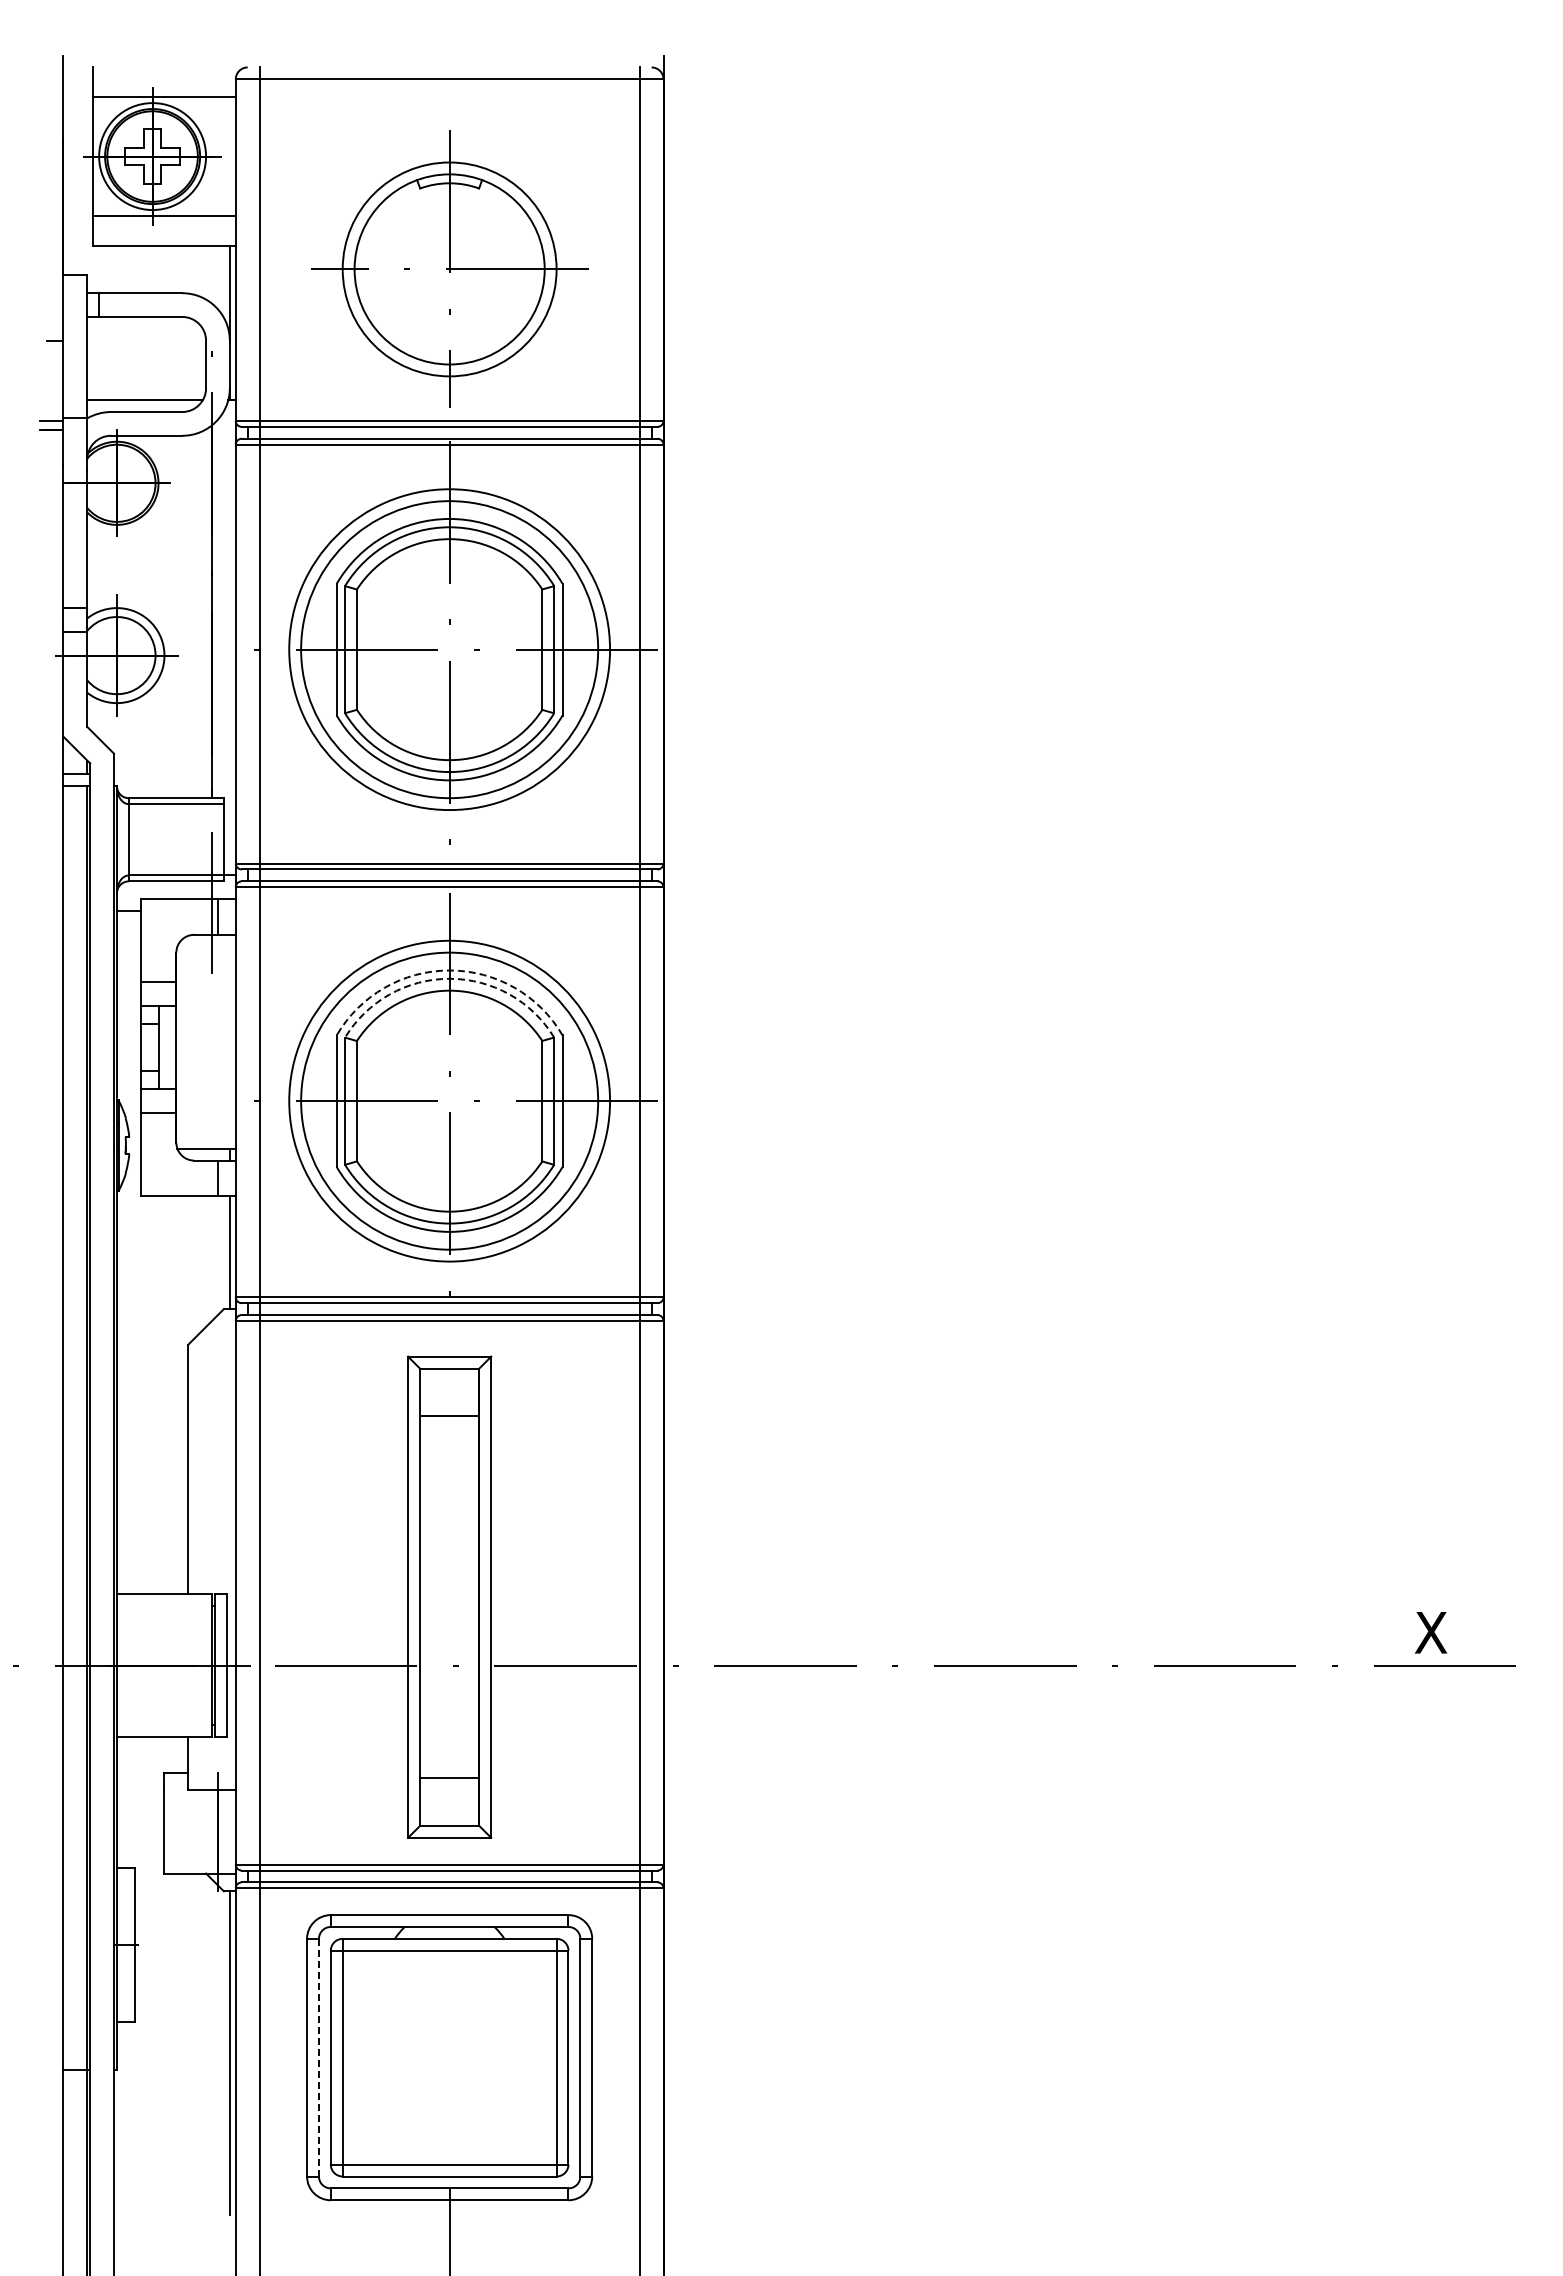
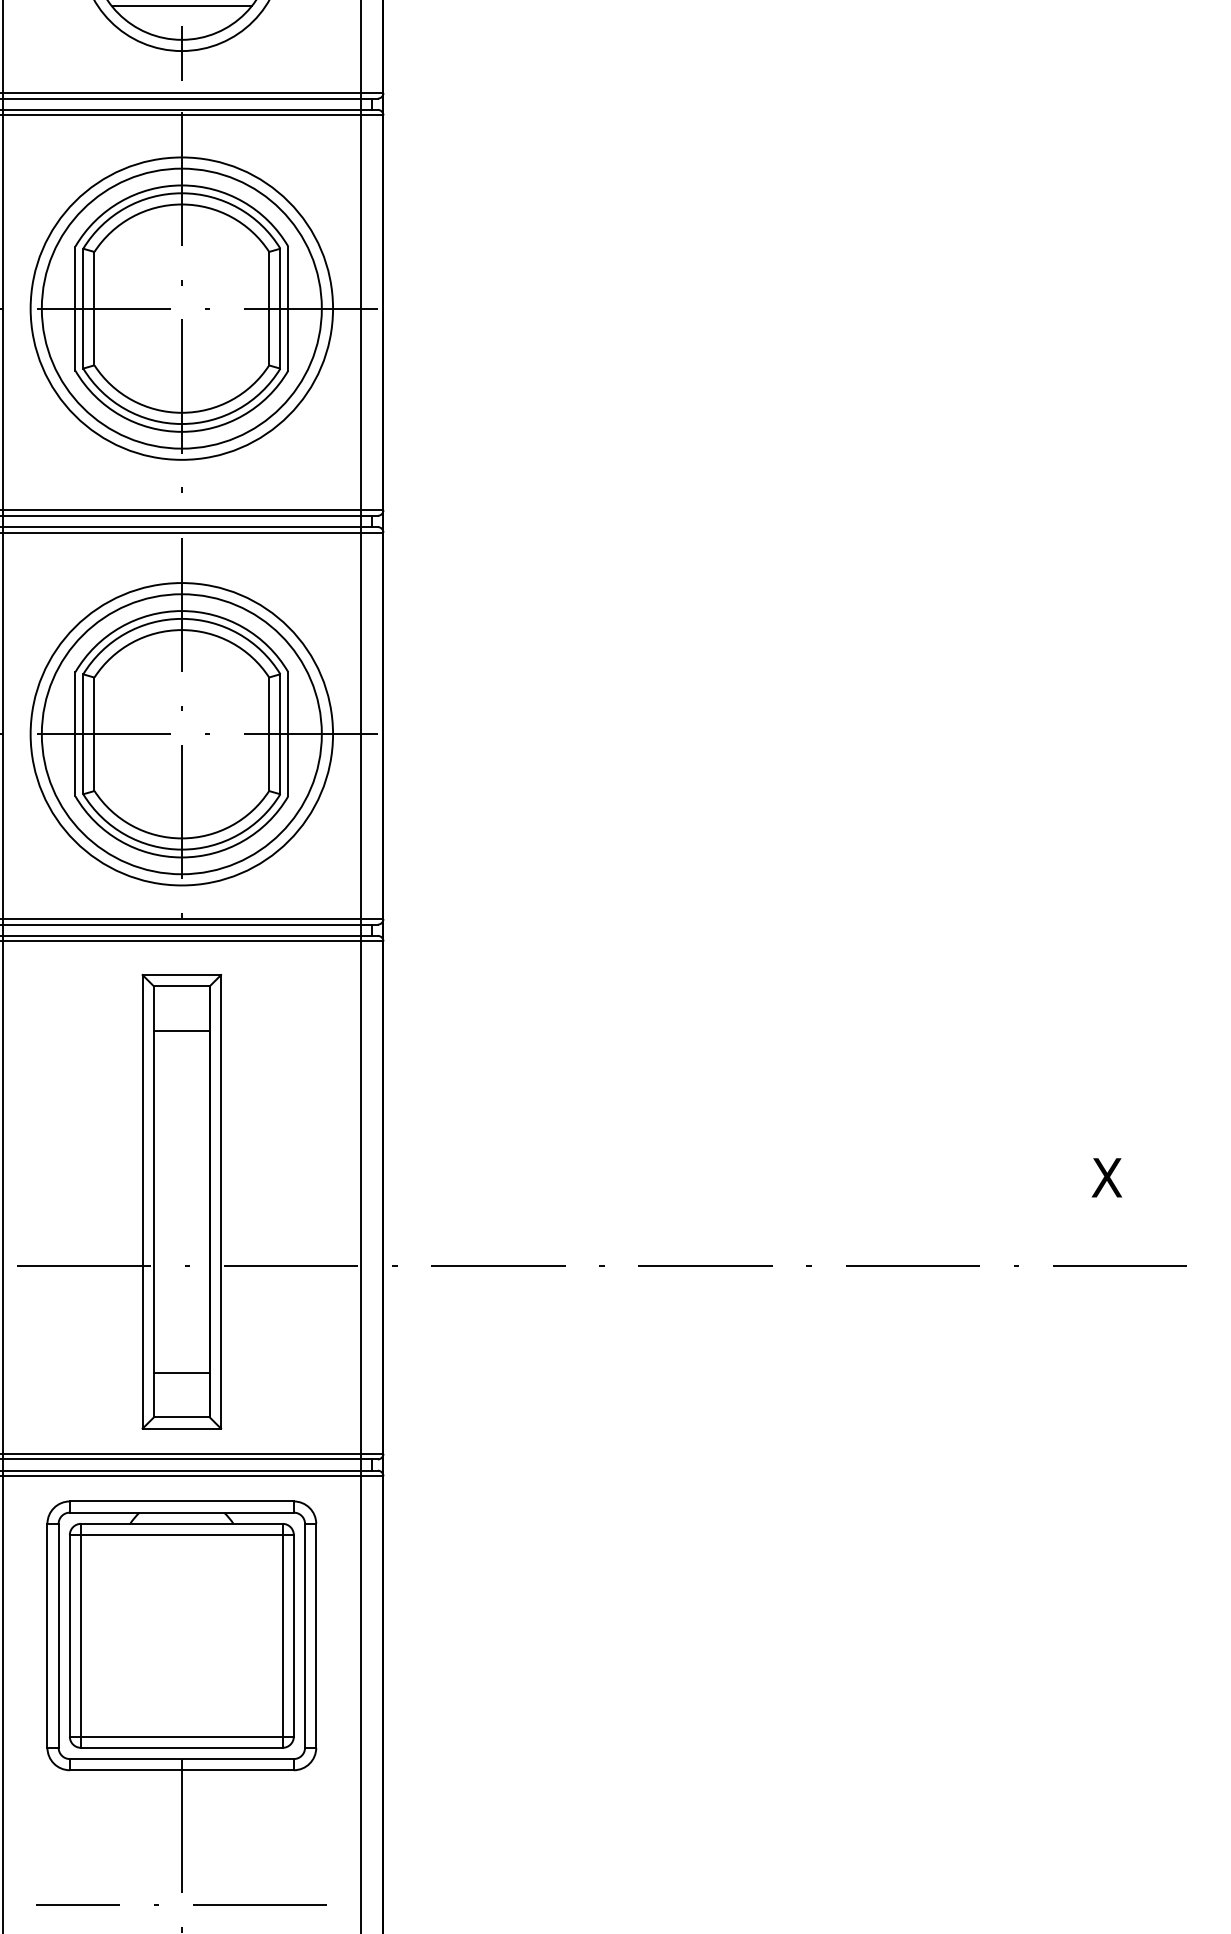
line: (449, 328) -> (181, 5), added
arc: (449, 970) -> (181, 611), dashed -> solid
arc: (449, 978) -> (181, 618), dashed -> solid
text: (1431, 1632) -> (1107, 1177), moved
line: (318, 2057) -> (58, 1635), dashed -> solid

